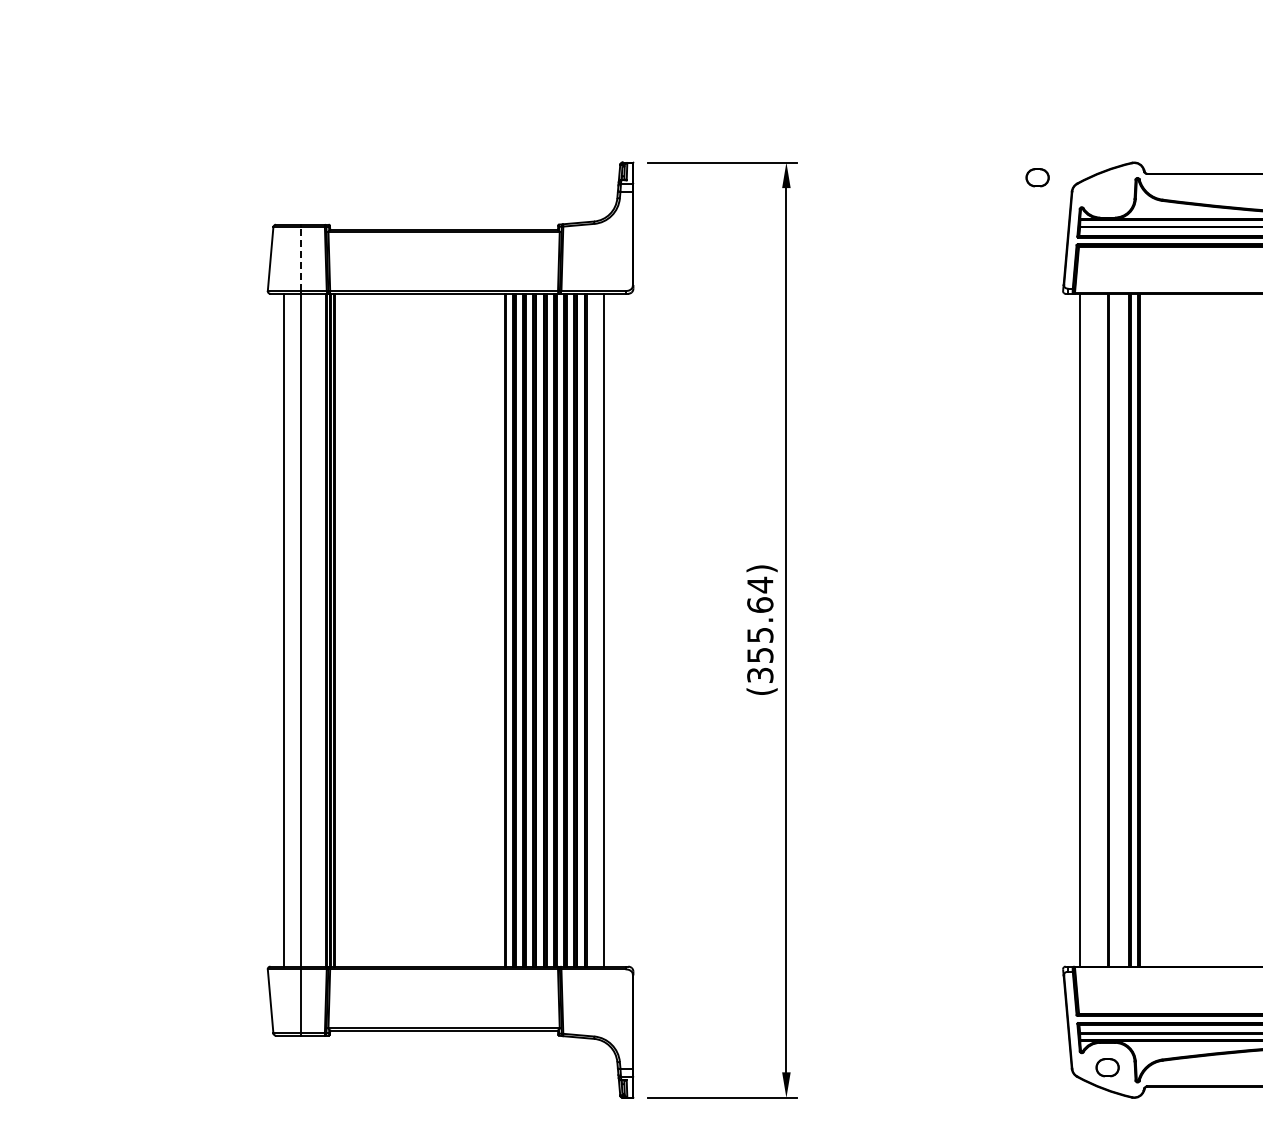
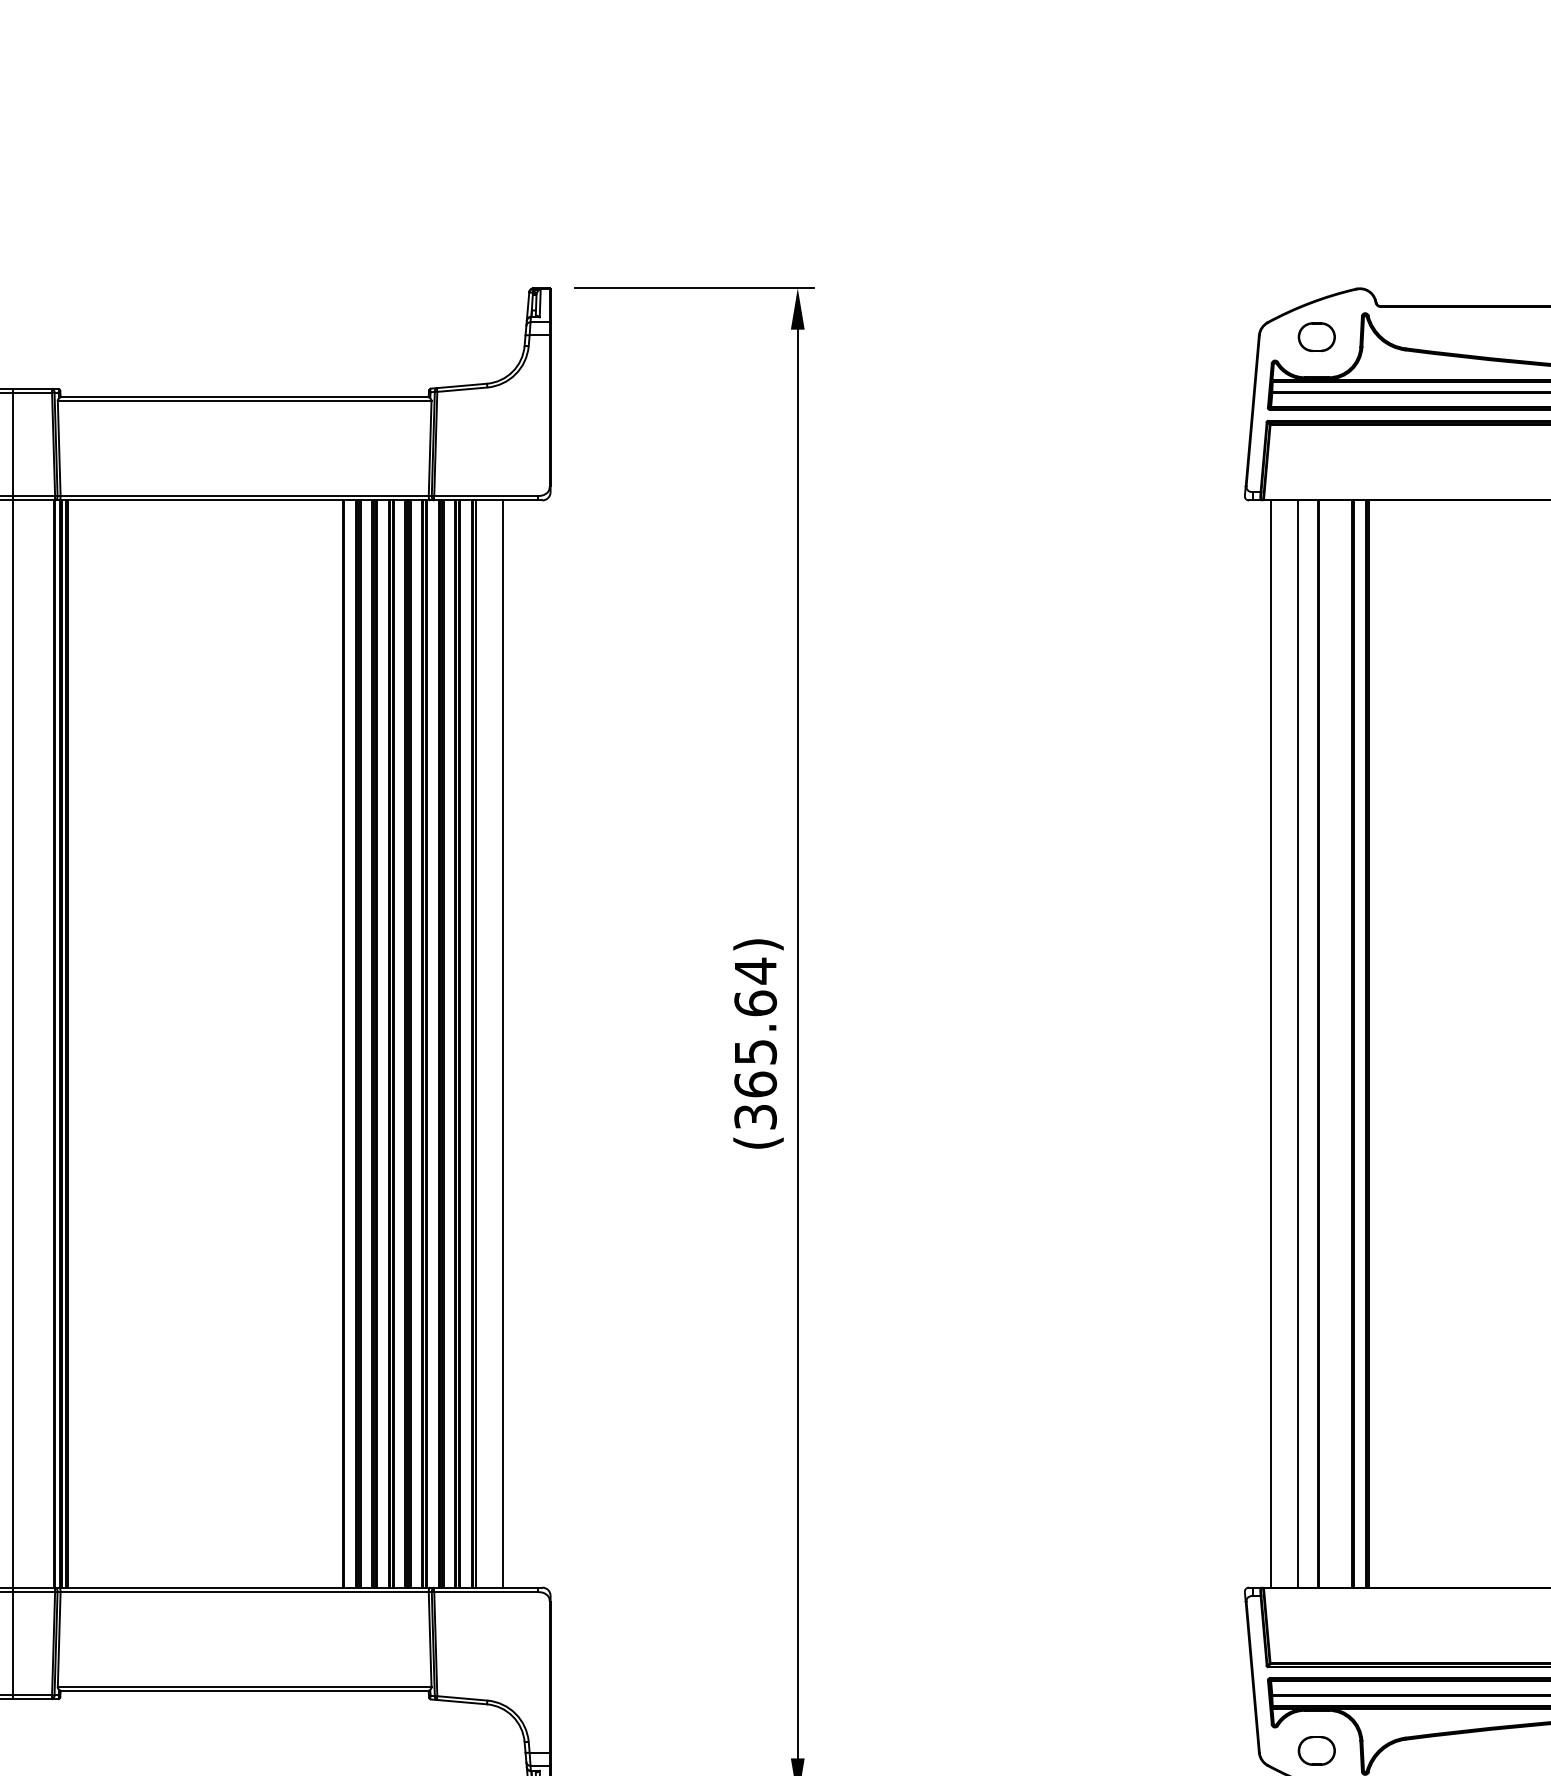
part: (1037, 177) -> (1316, 336), moved
line: (300, 259) -> (12, 445), dashed -> solid
line: (1096, 629) -> (1298, 1042), added
text: (760, 655) -> (755, 1084), (355.64) -> (365.64)

